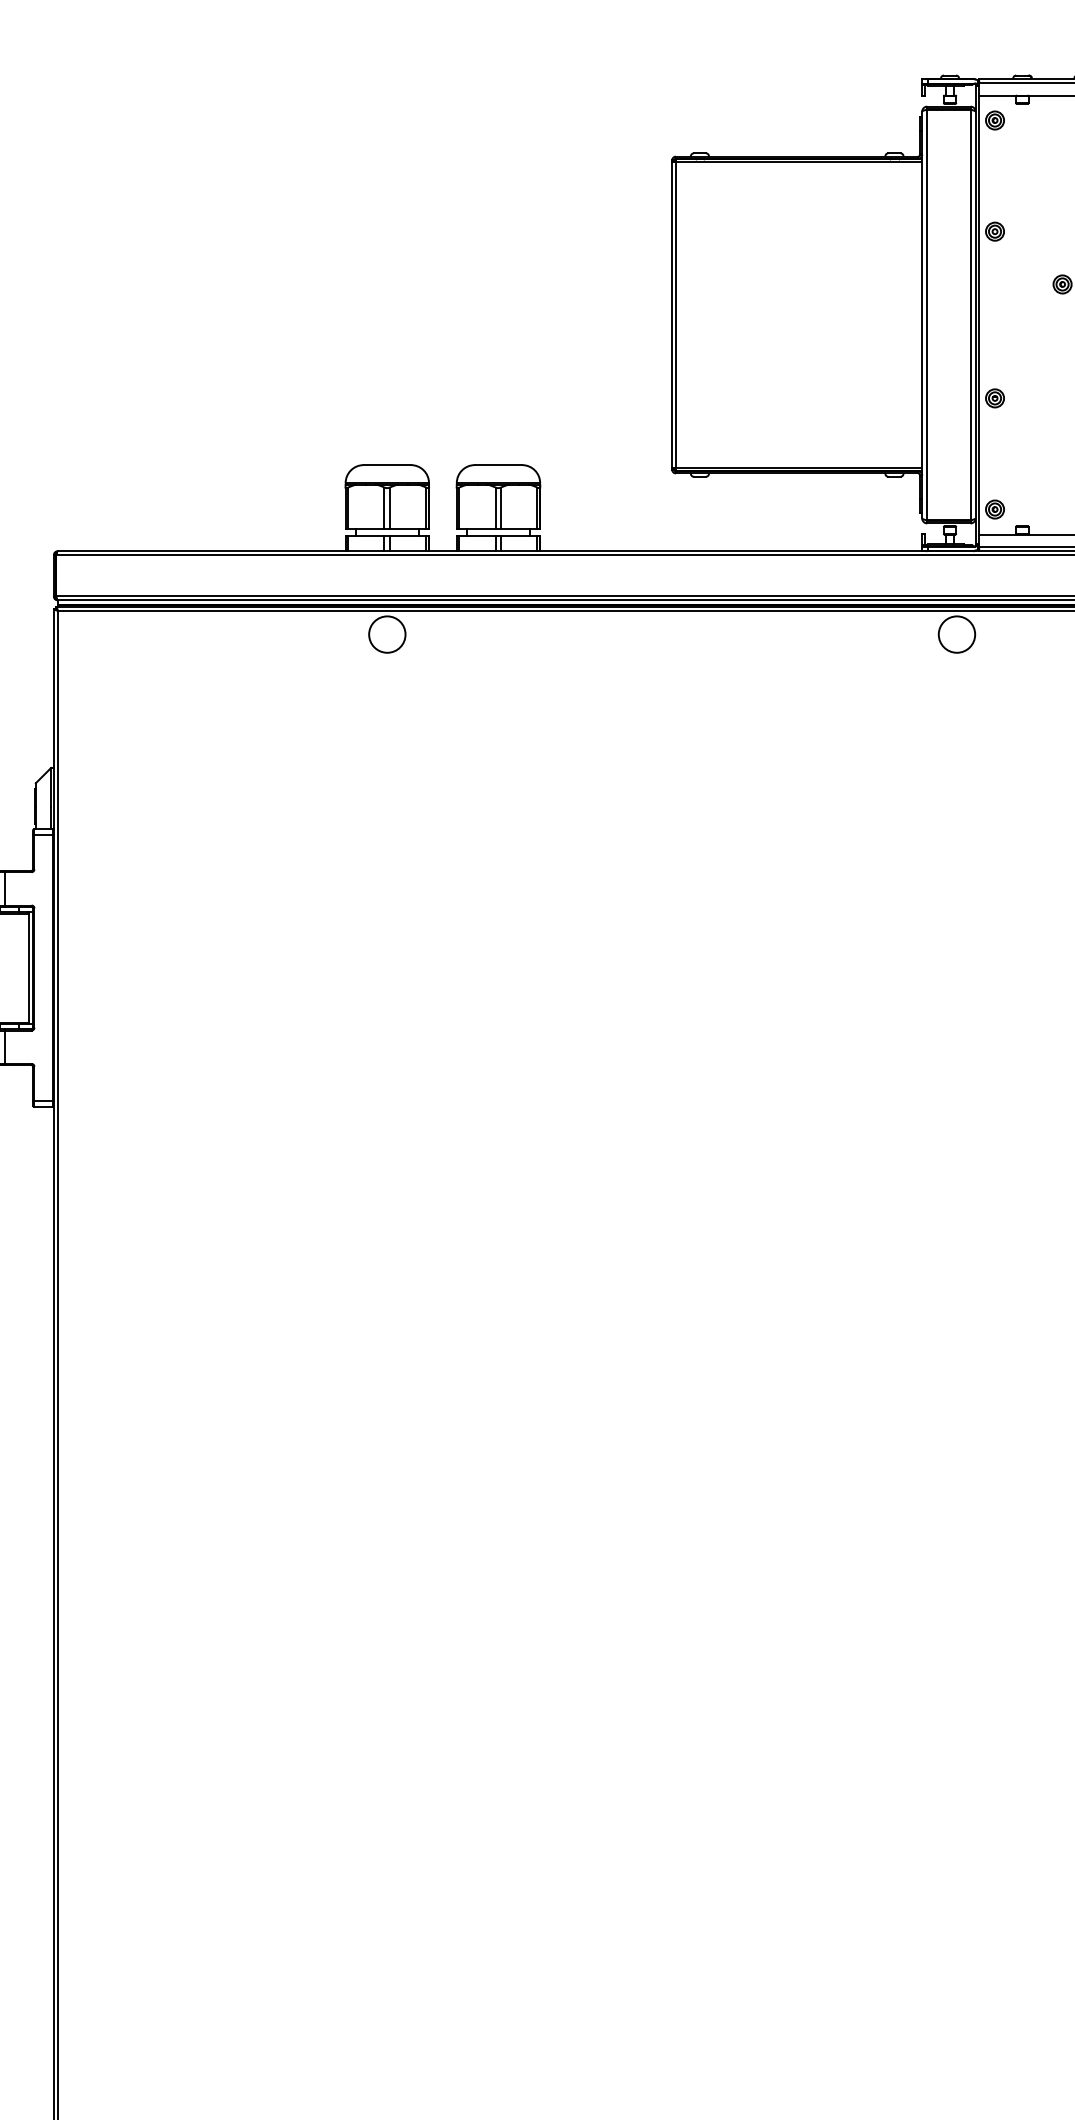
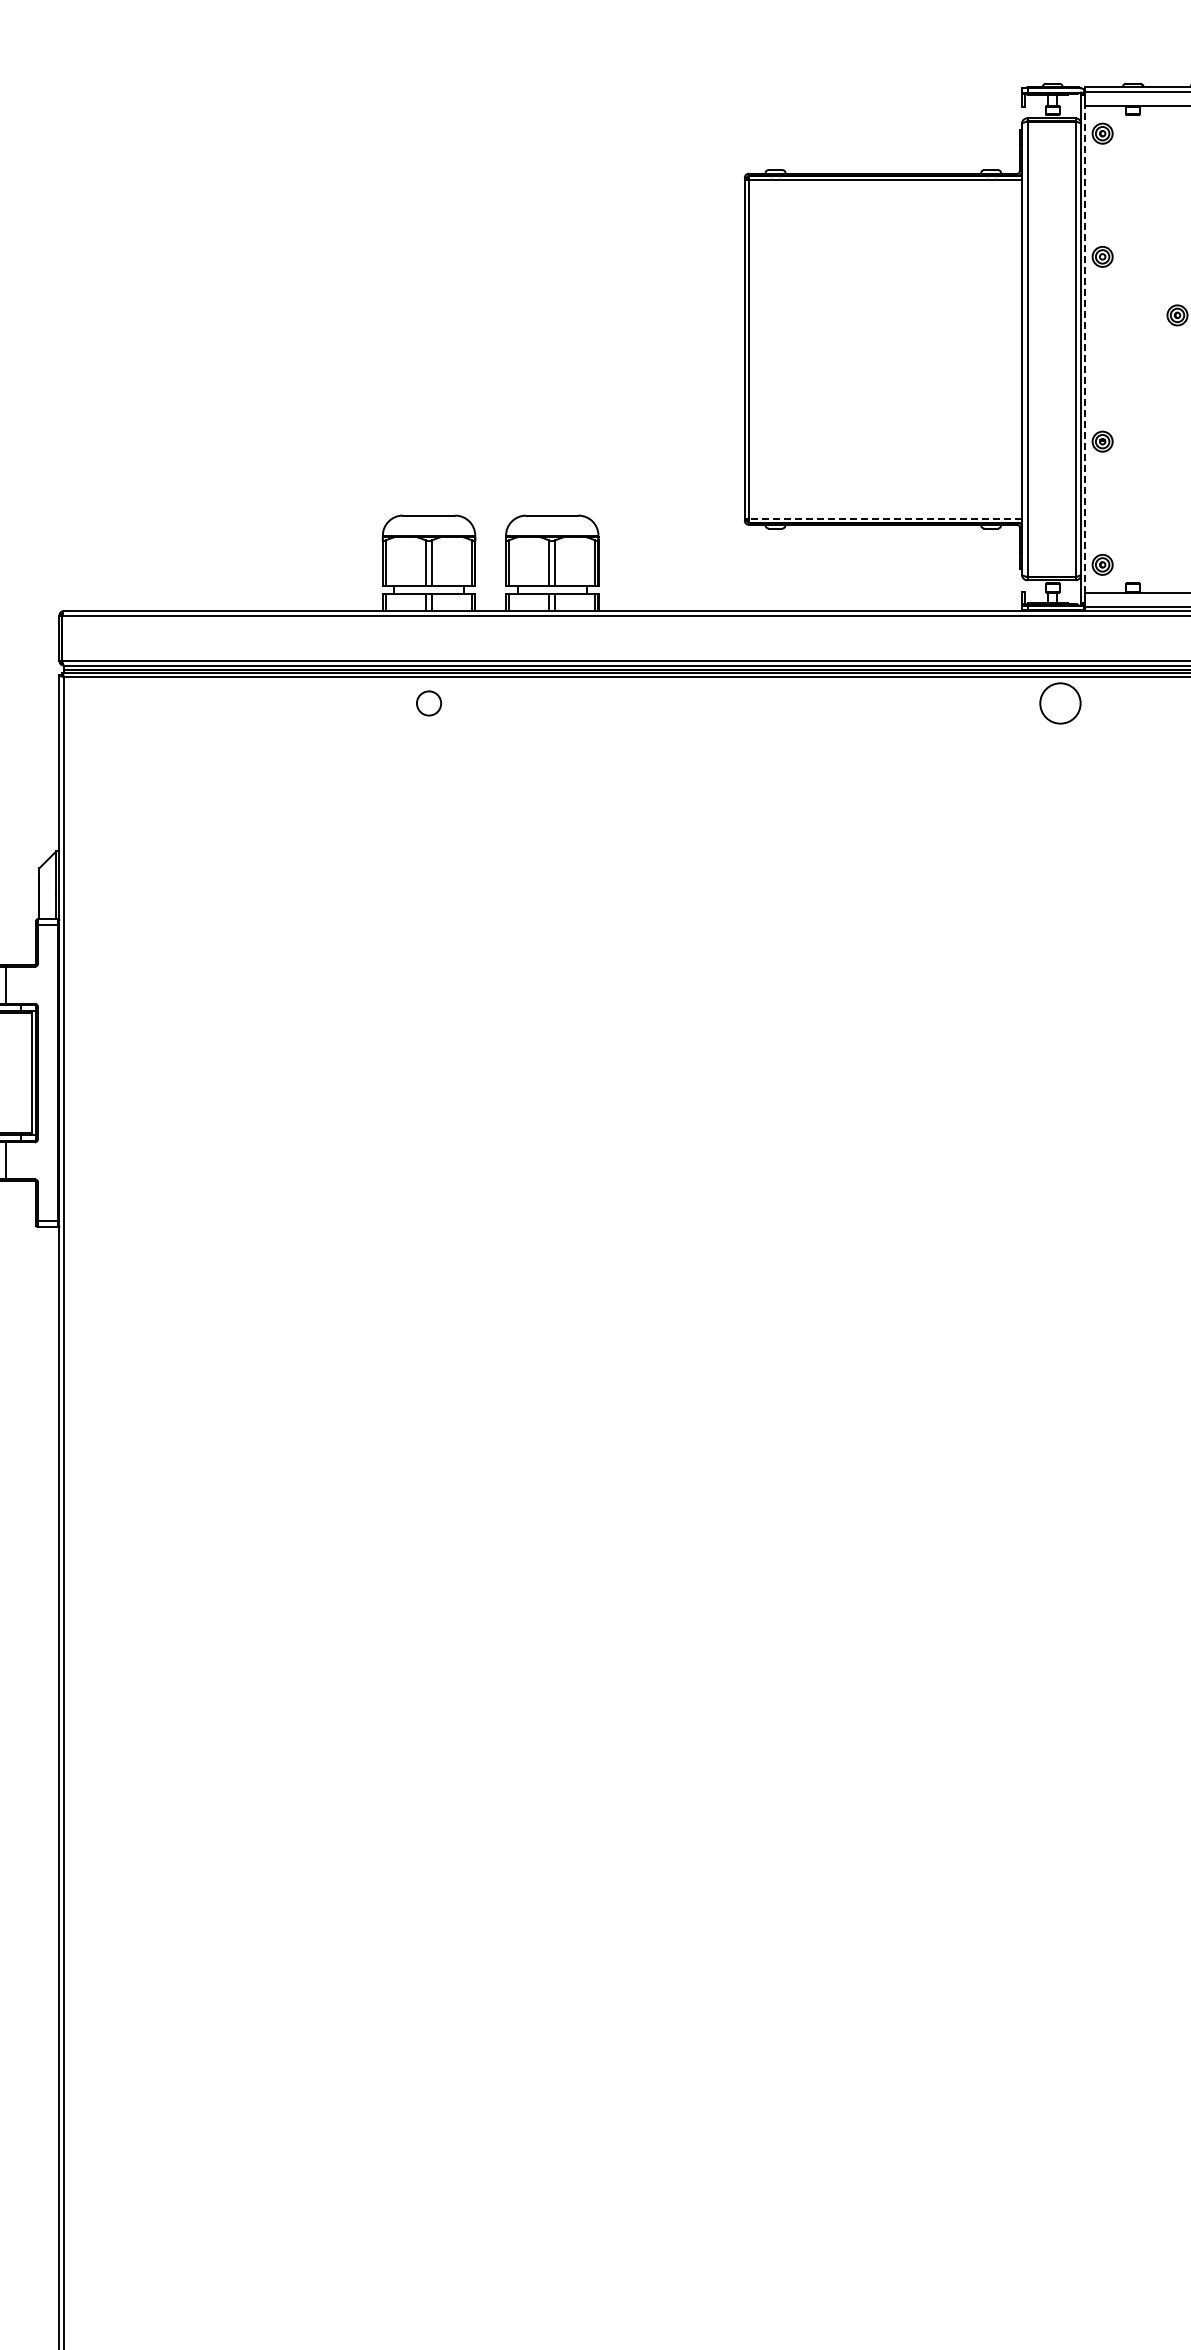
line: (979, 314) -> (1085, 348), solid -> dashed
line: (799, 467) -> (885, 518), solid -> dashed
circle: (386, 634) -> (428, 703), size x0.6

